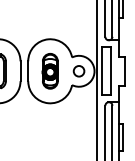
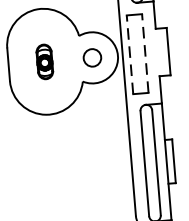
part: (49, 71) -> (43, 62), size x0.6
line: (101, 71) -> (129, 55), solid -> dashed
line: (111, 71) -> (145, 53), solid -> dashed

